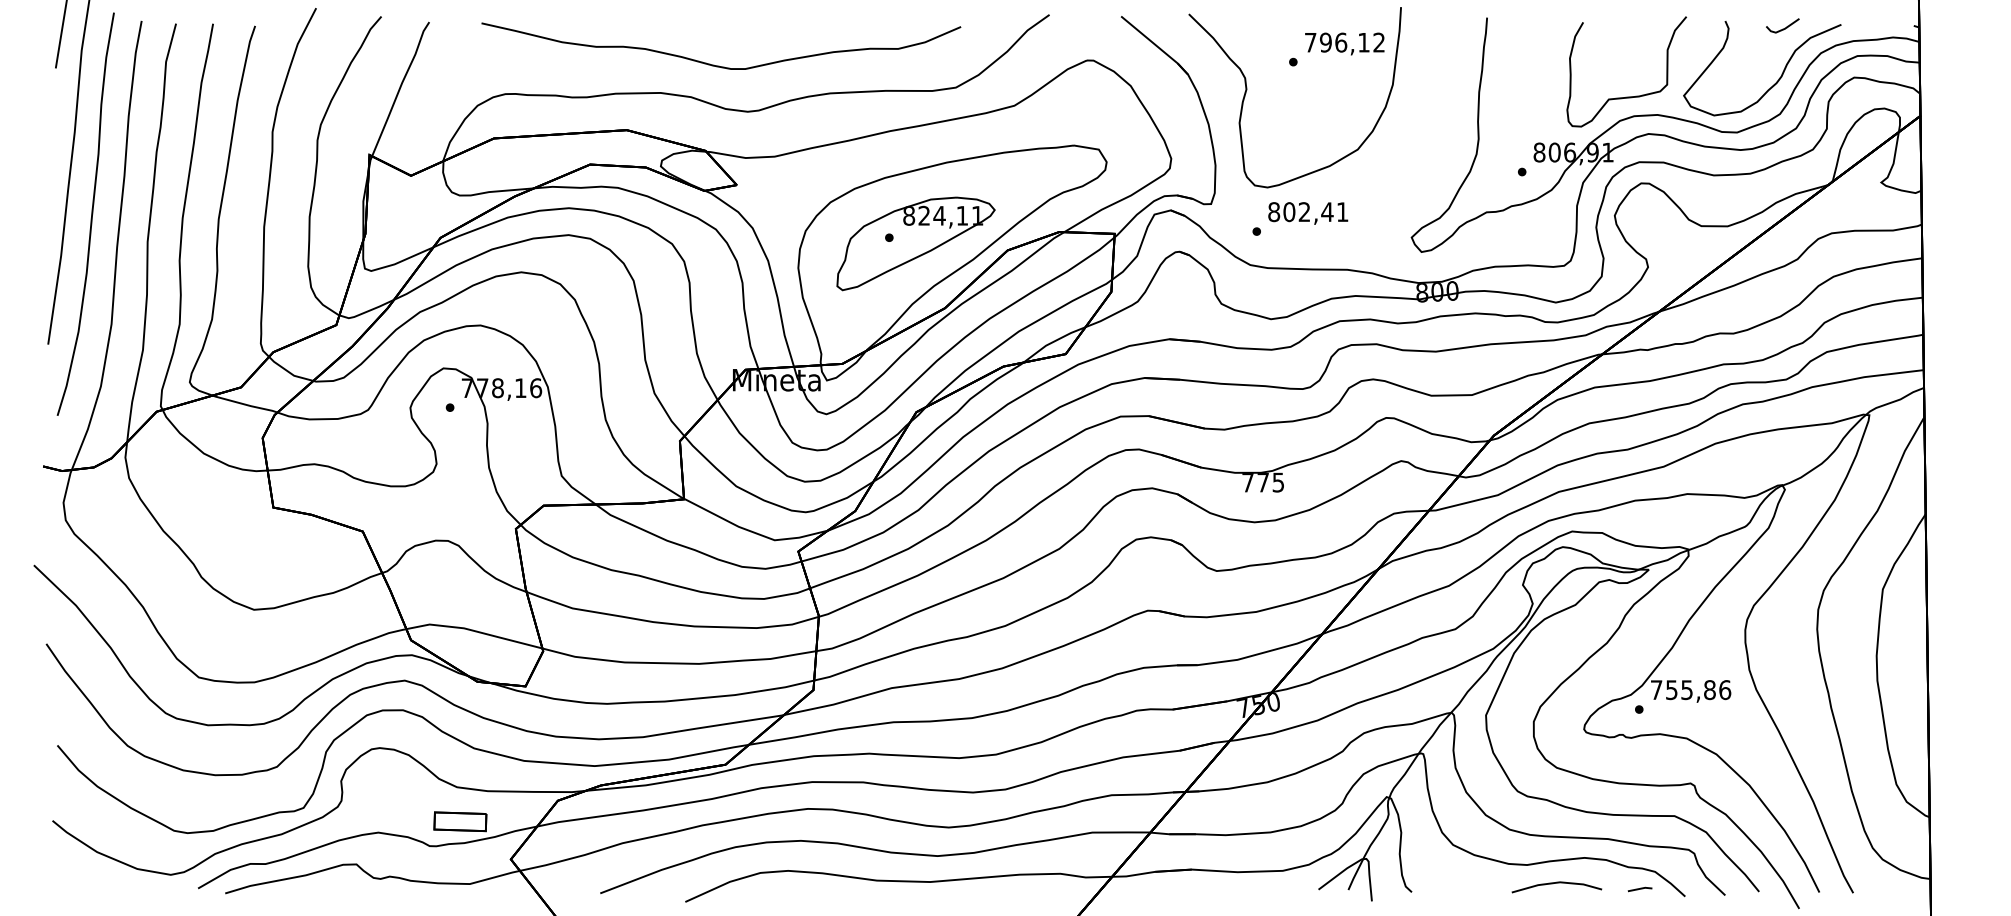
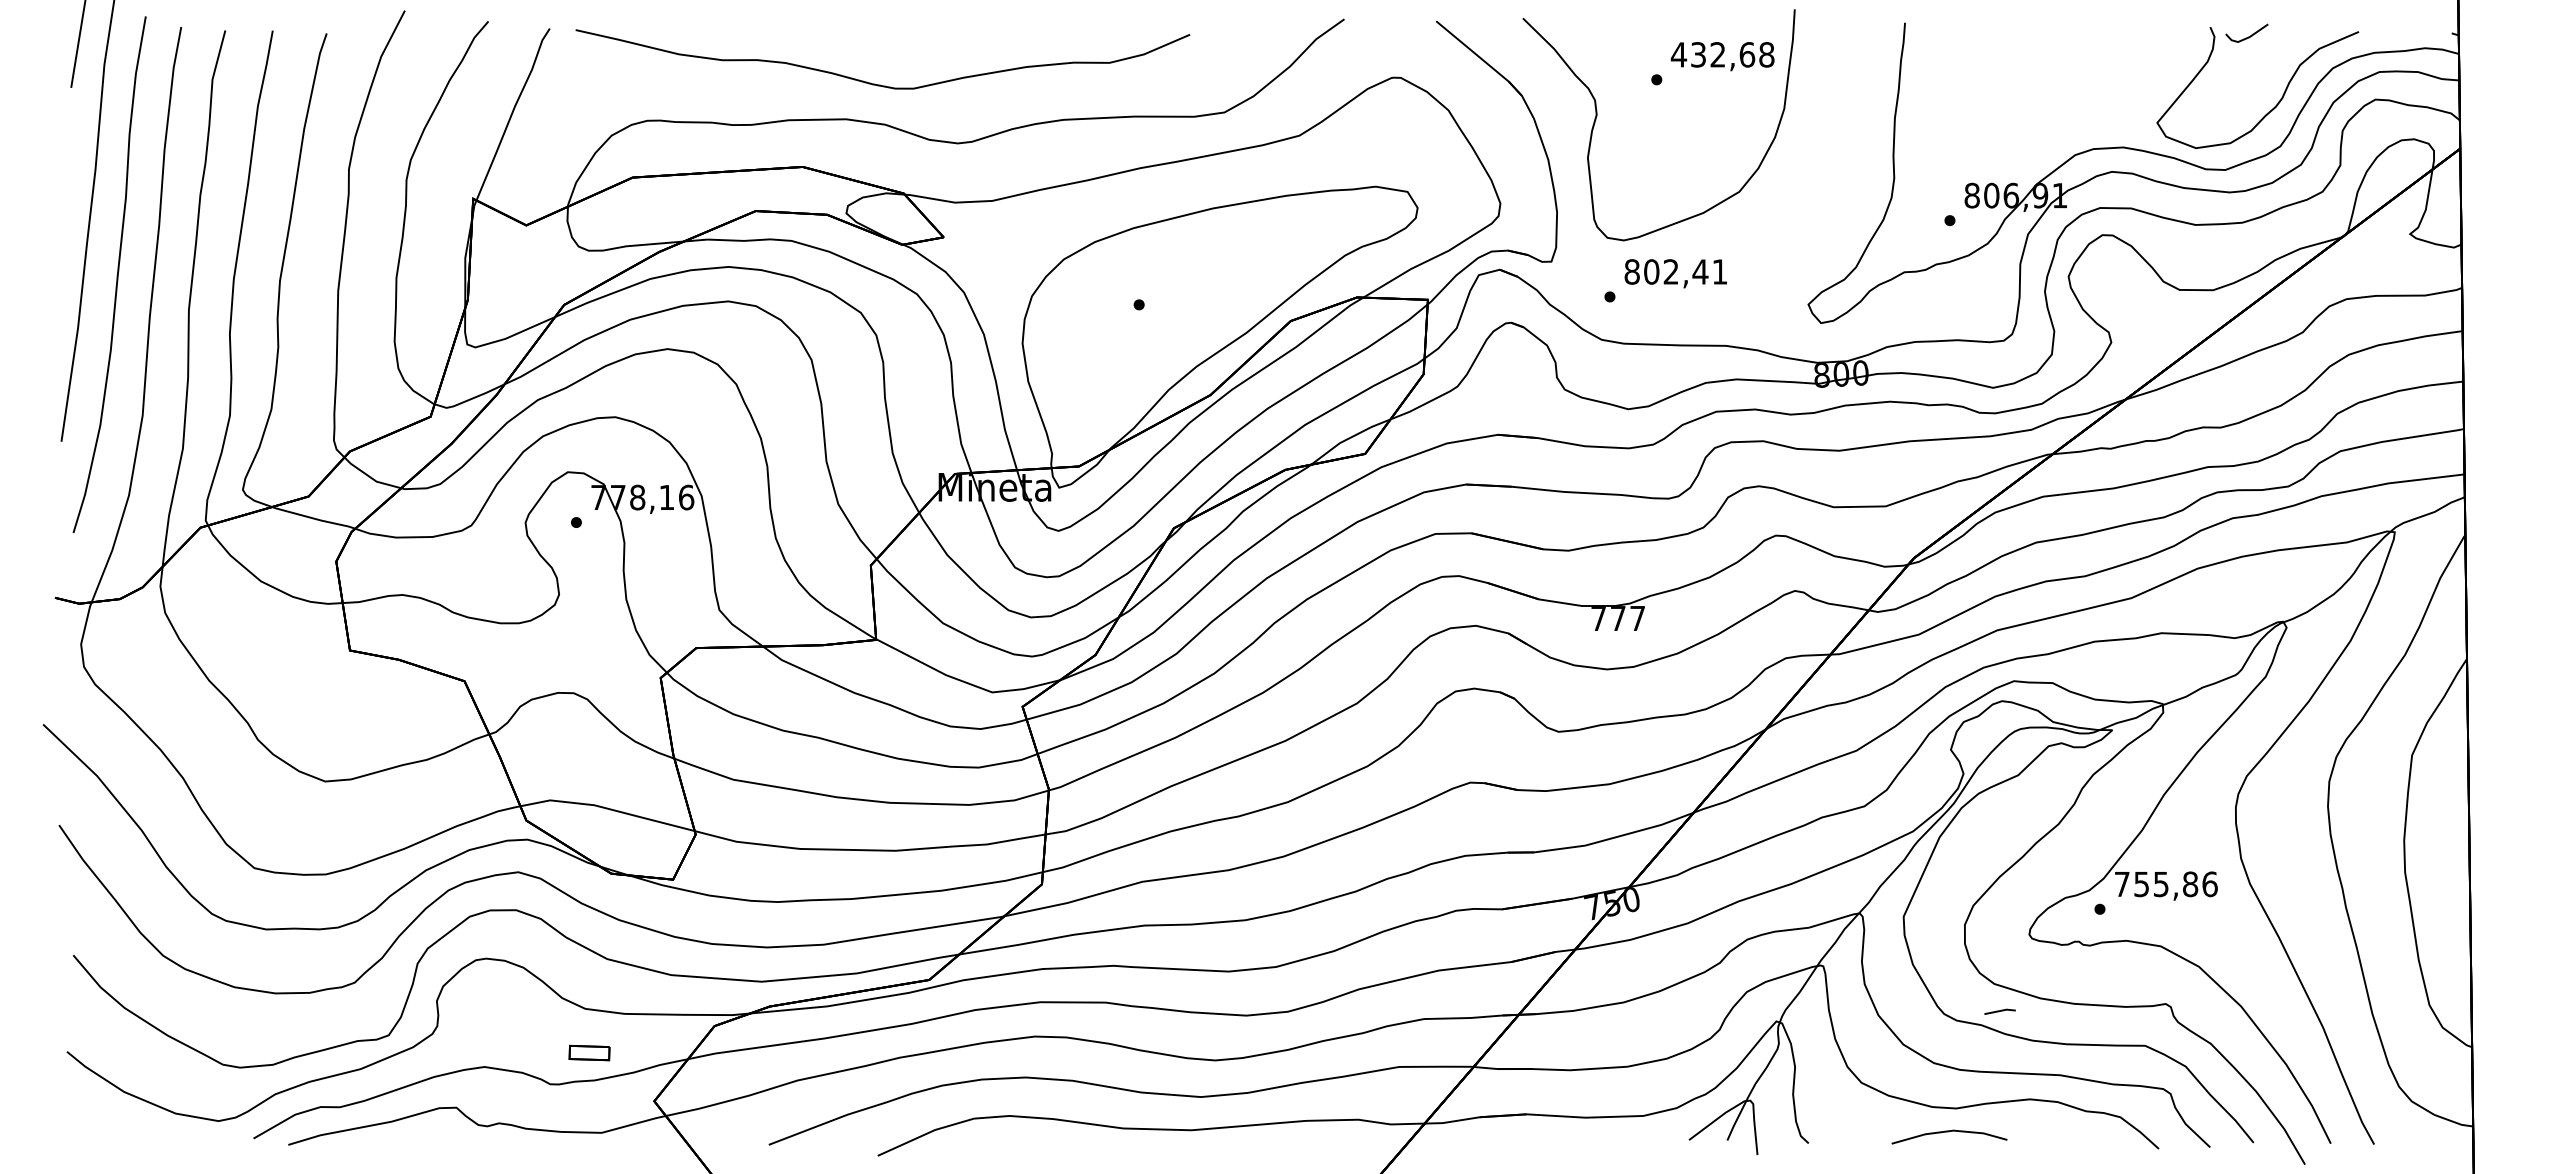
line: (1784, 28) -> (2248, 36), moved
text: (1344, 42) -> (1722, 54), 796,12 -> 432,68
curve: (715, 65) -> (875, 83), moved
curve: (1631, 96) -> (2089, 123), removed
part: (916, 243) -> (1173, 312), removed
text: (1278, 482) -> (1637, 618), 775 -> 777
part: (460, 821) -> (589, 1052), size x0.6
line: (1556, 883) -> (1949, 1132), moved
line: (1639, 889) -> (1999, 1011), moved

